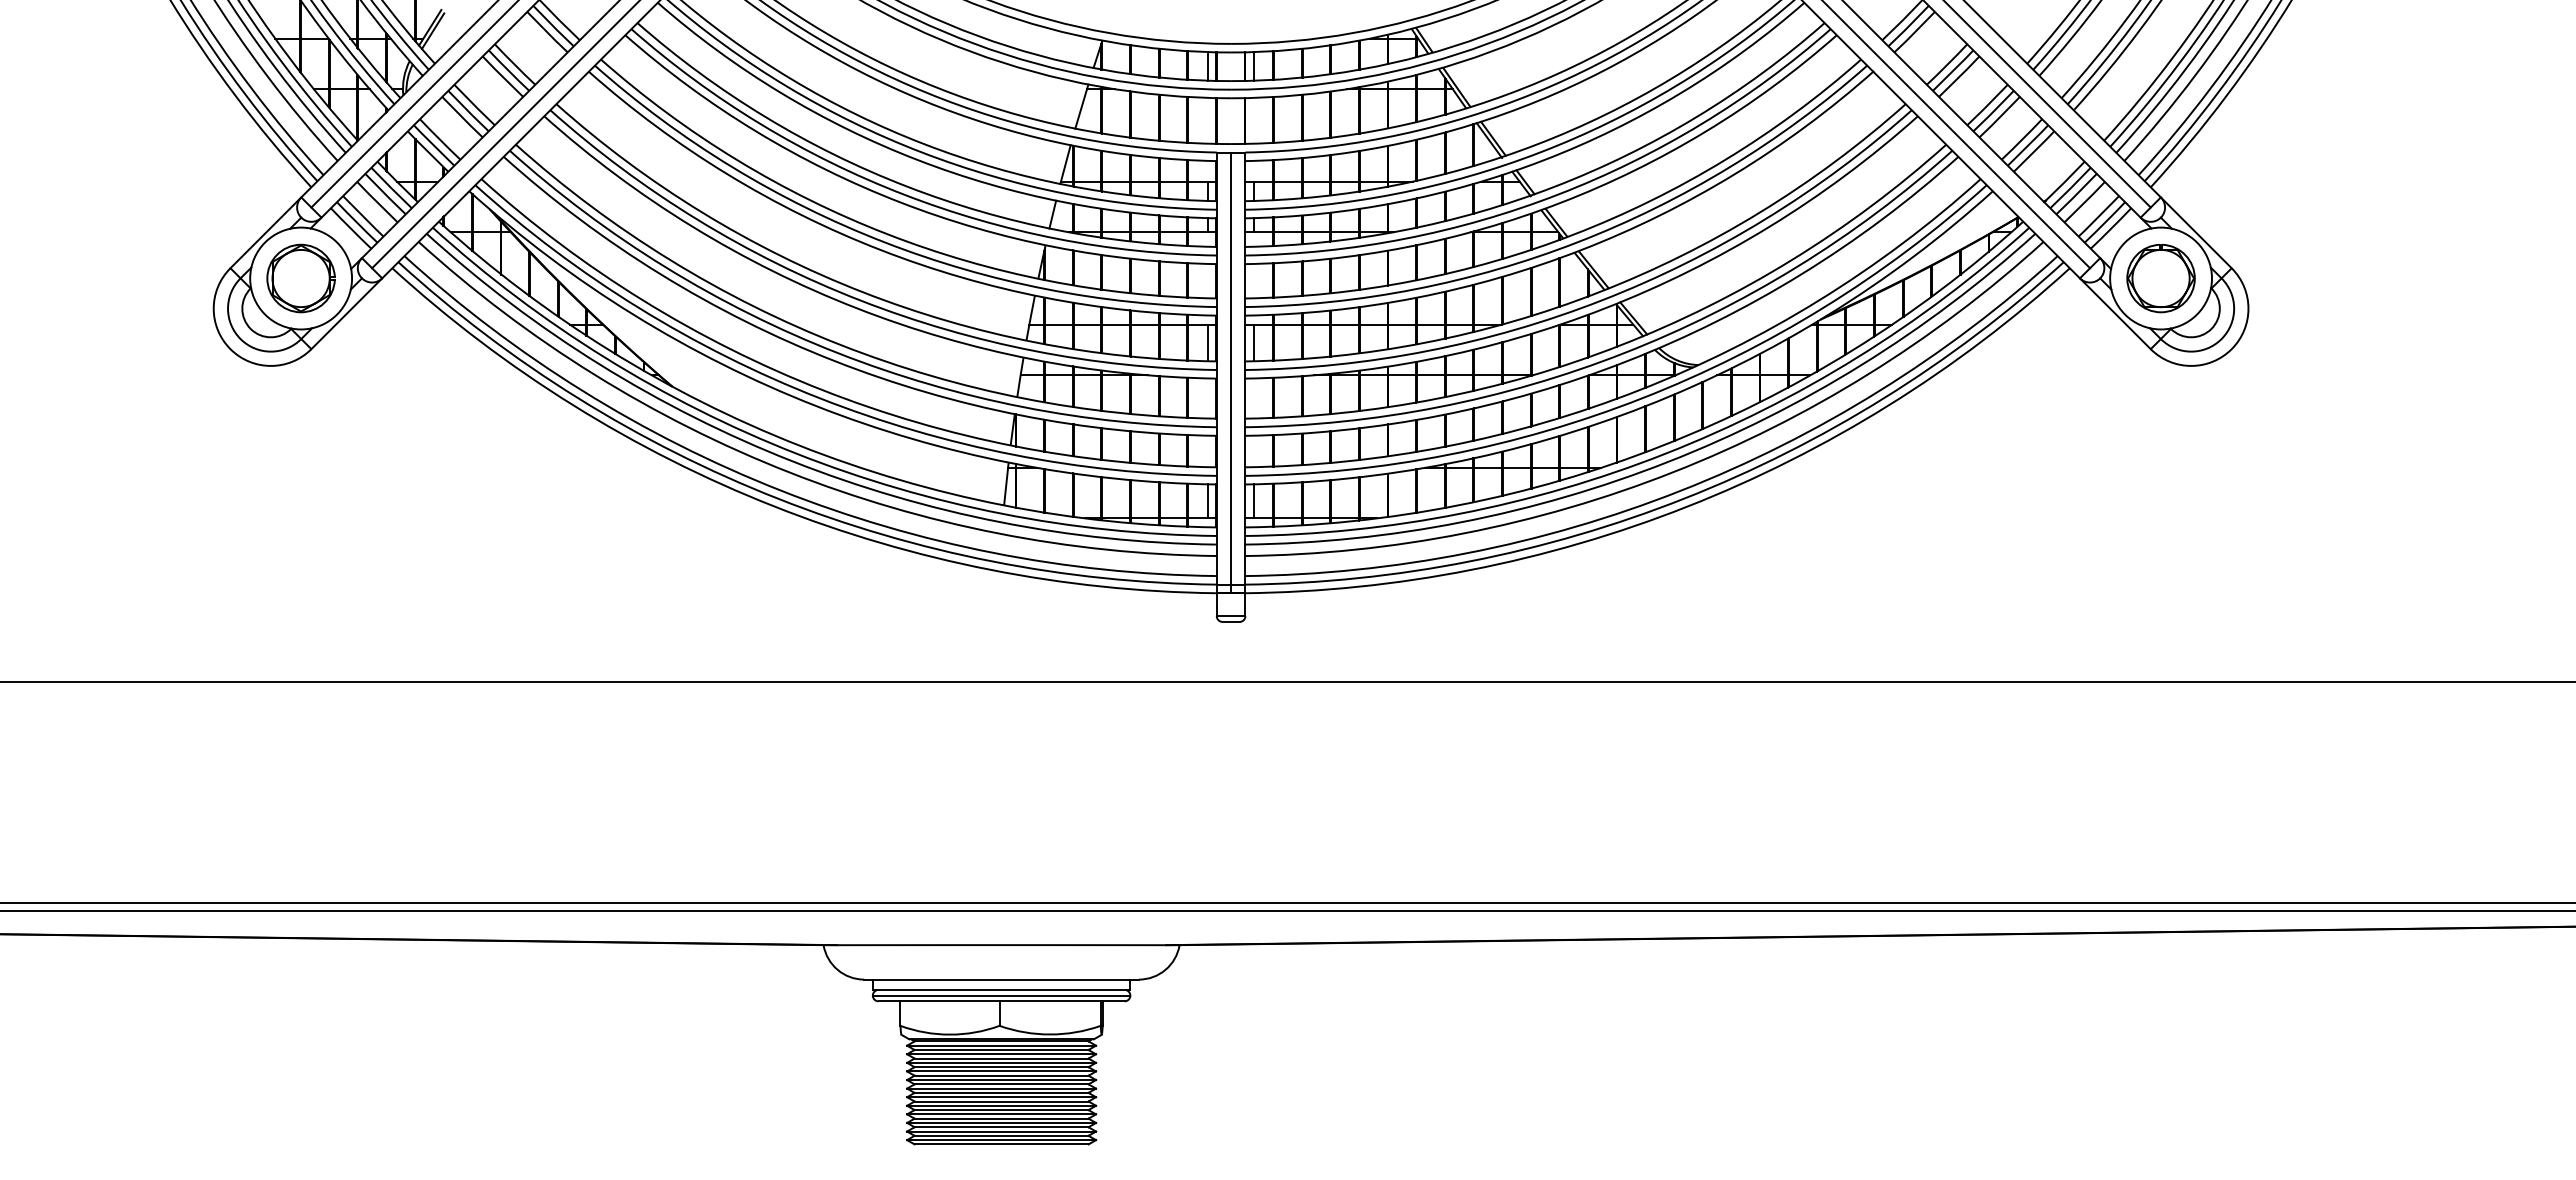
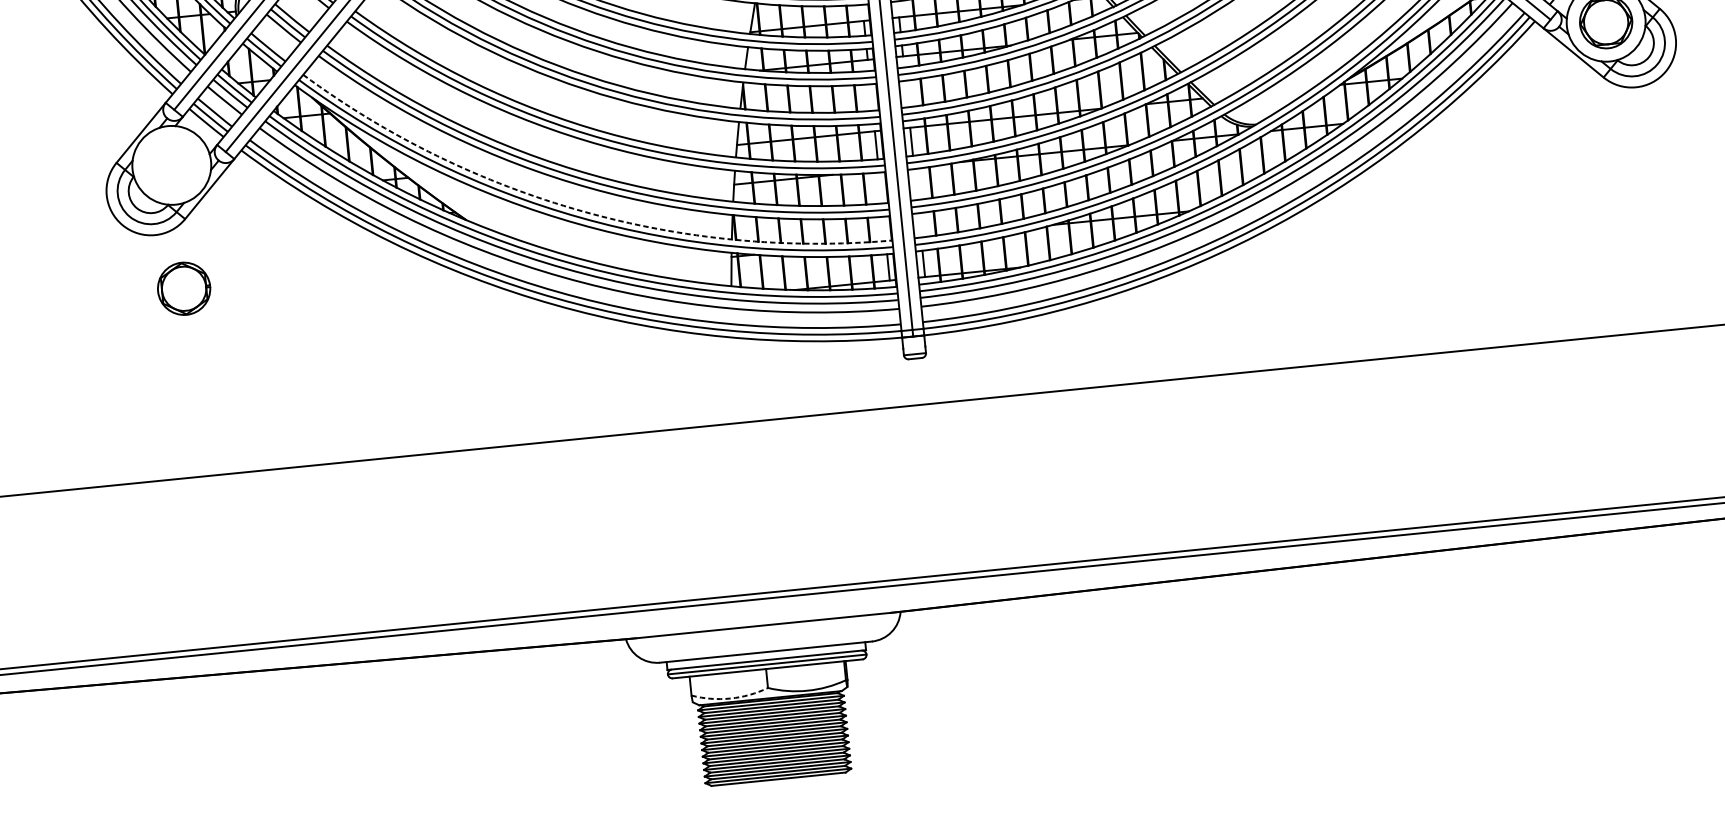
part: (300, 278) -> (183, 288), moved
arc: (822, 390) -> (582, 211), solid -> dashed
arc: (950, 1034) -> (730, 698), solid -> dashed

